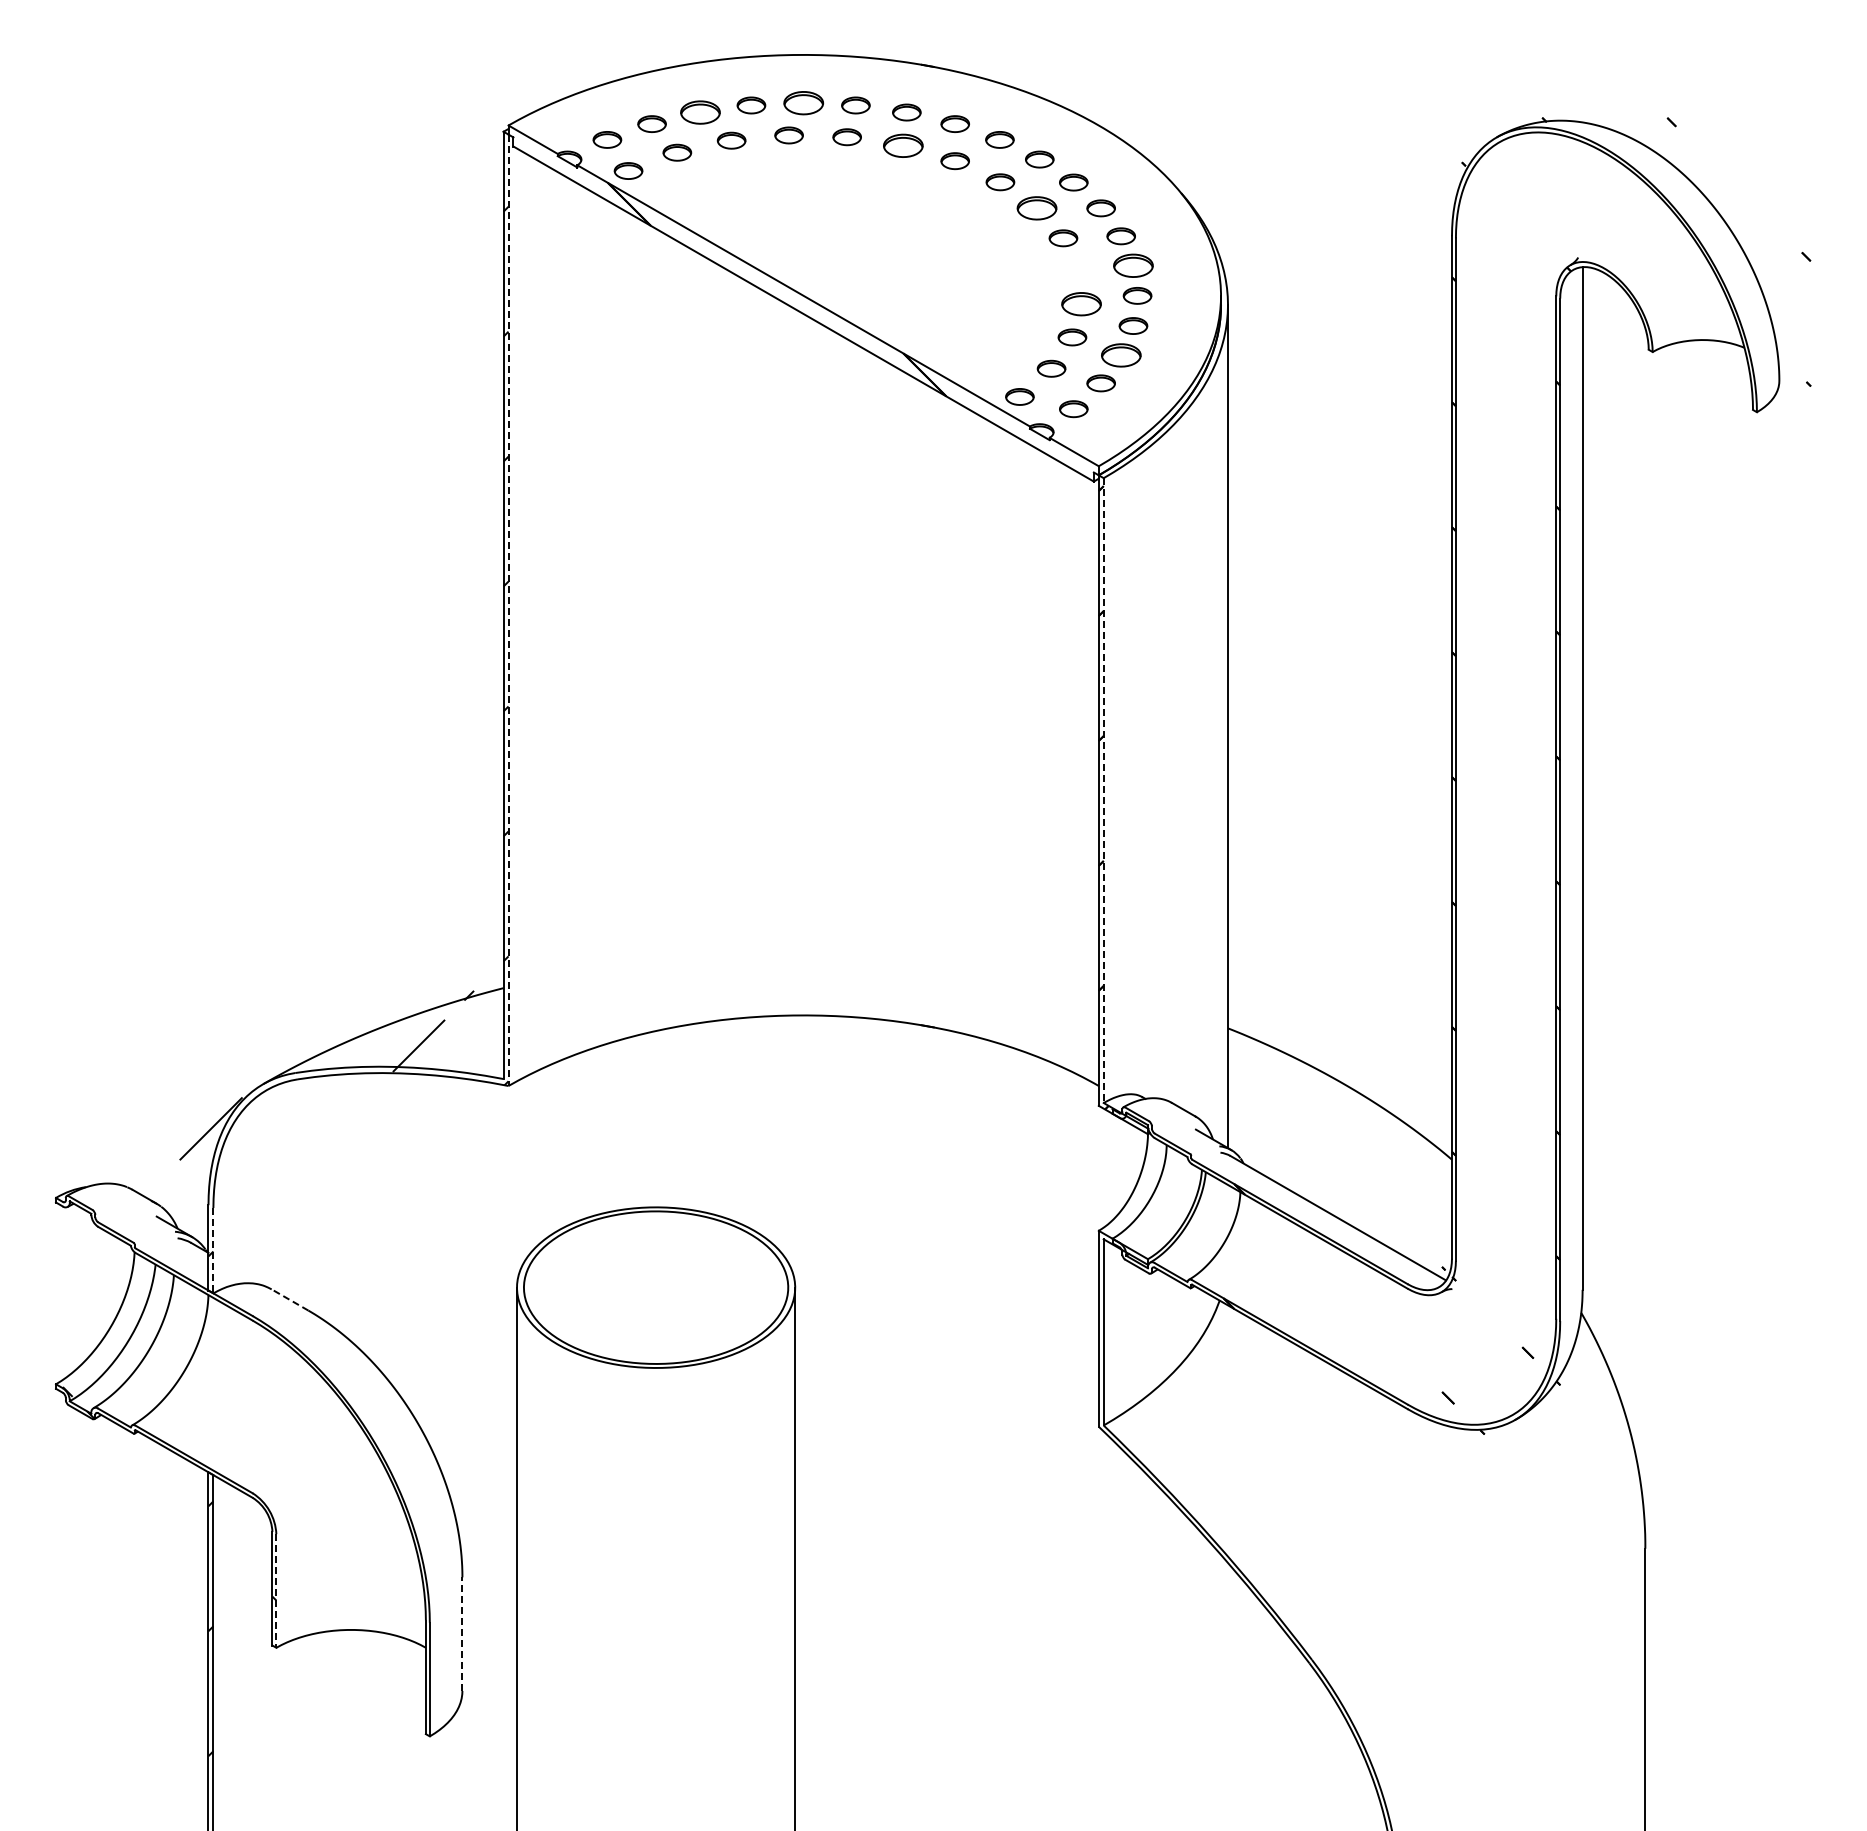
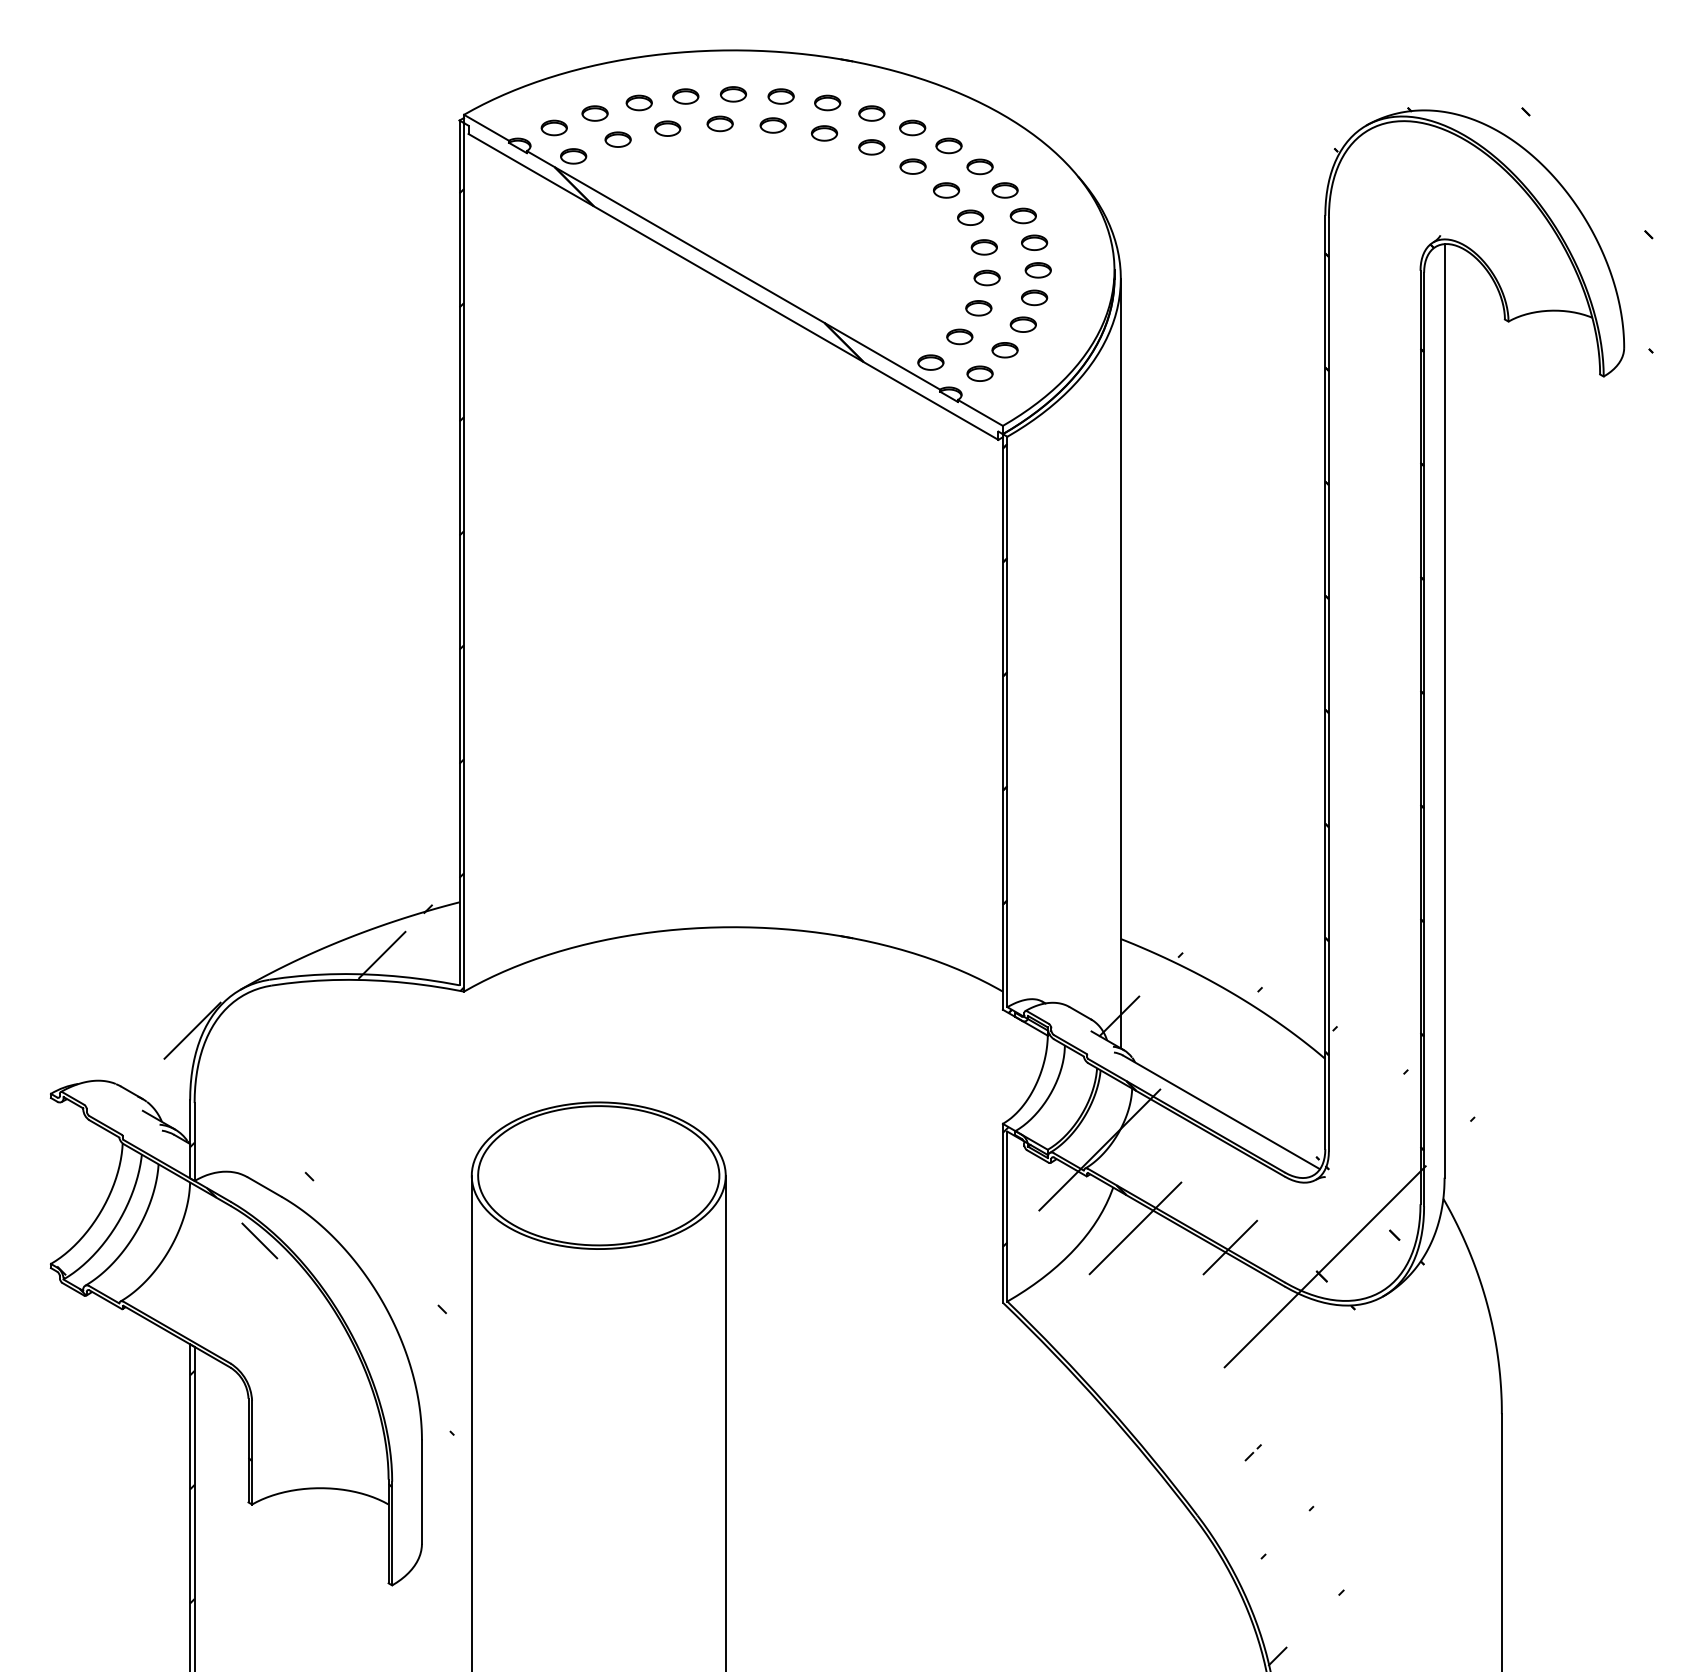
part: (803, 102) -> (733, 93), size x0.71
part: (700, 112) -> (639, 102), size x0.71
part: (903, 145) -> (824, 133), size x0.71
part: (1036, 208) -> (946, 190), size x0.71
part: (1133, 265) -> (1034, 242), size x0.71
part: (1078, 270) -> (984, 247), added
part: (1081, 304) -> (987, 278), size x0.71
part: (1120, 355) -> (1022, 324), size x0.71
line: (508, 610) -> (464, 557), dashed -> solid
line: (1103, 791) -> (1007, 722), dashed -> solid
line: (213, 1250) -> (194, 1141), dashed -> solid
line: (289, 1299) -> (264, 1186), dashed -> solid
hatch: (1356, 1433) -> (1238, 1308), added
hatch: (361, 1456) -> (329, 1329), added
line: (276, 1591) -> (252, 1453), dashed -> solid
line: (462, 1634) -> (422, 1492), dashed -> solid

